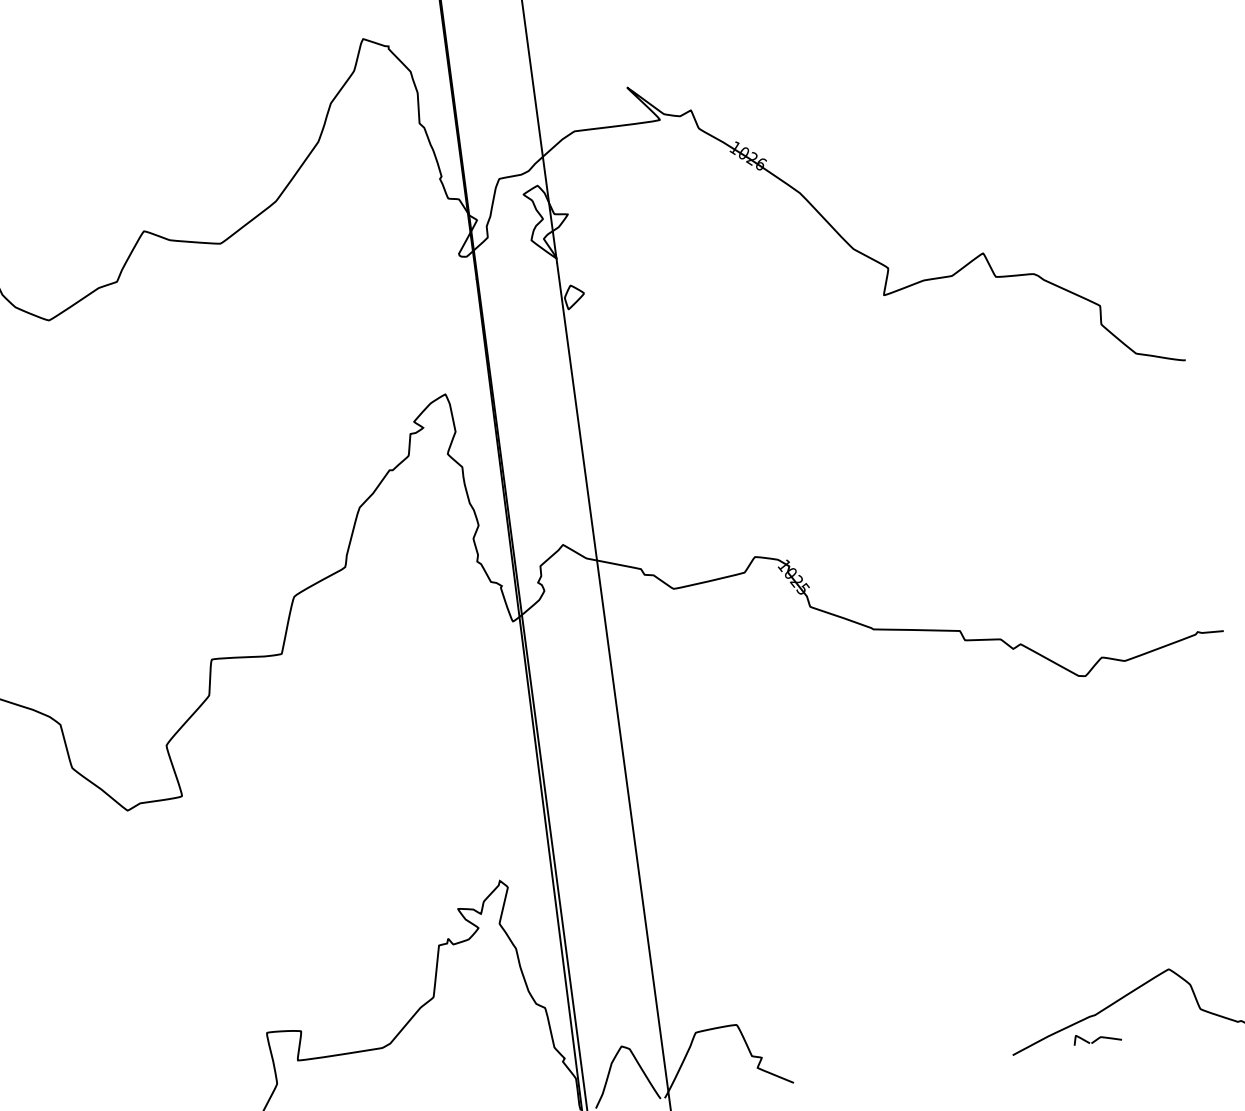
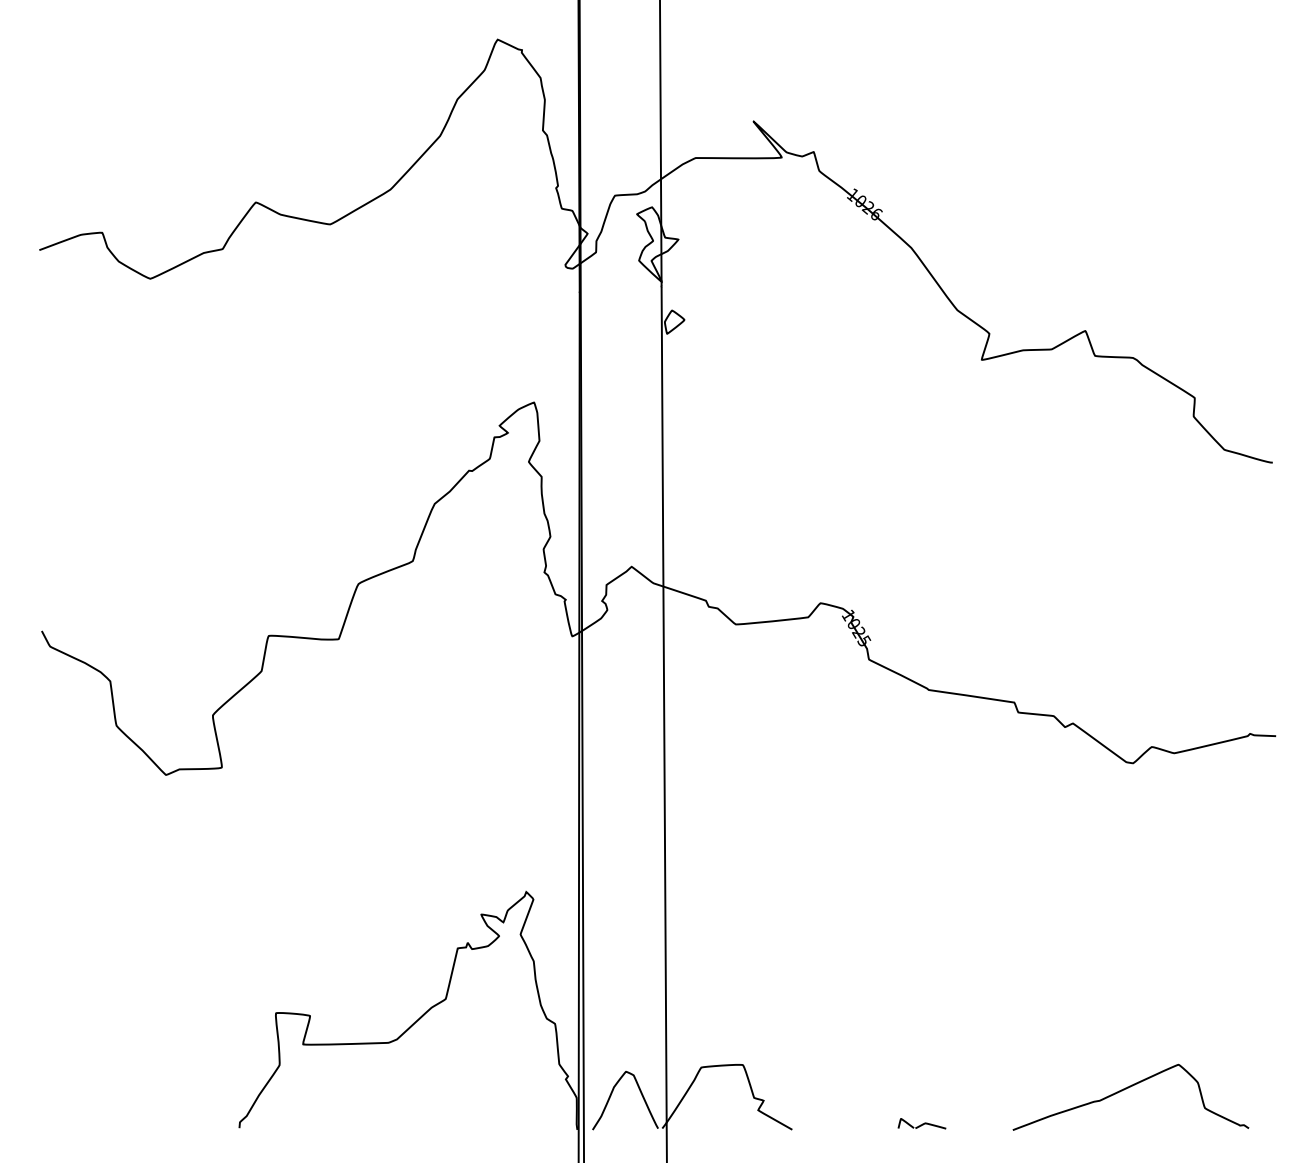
part: (1096, 1037) -> (921, 1123), moved

